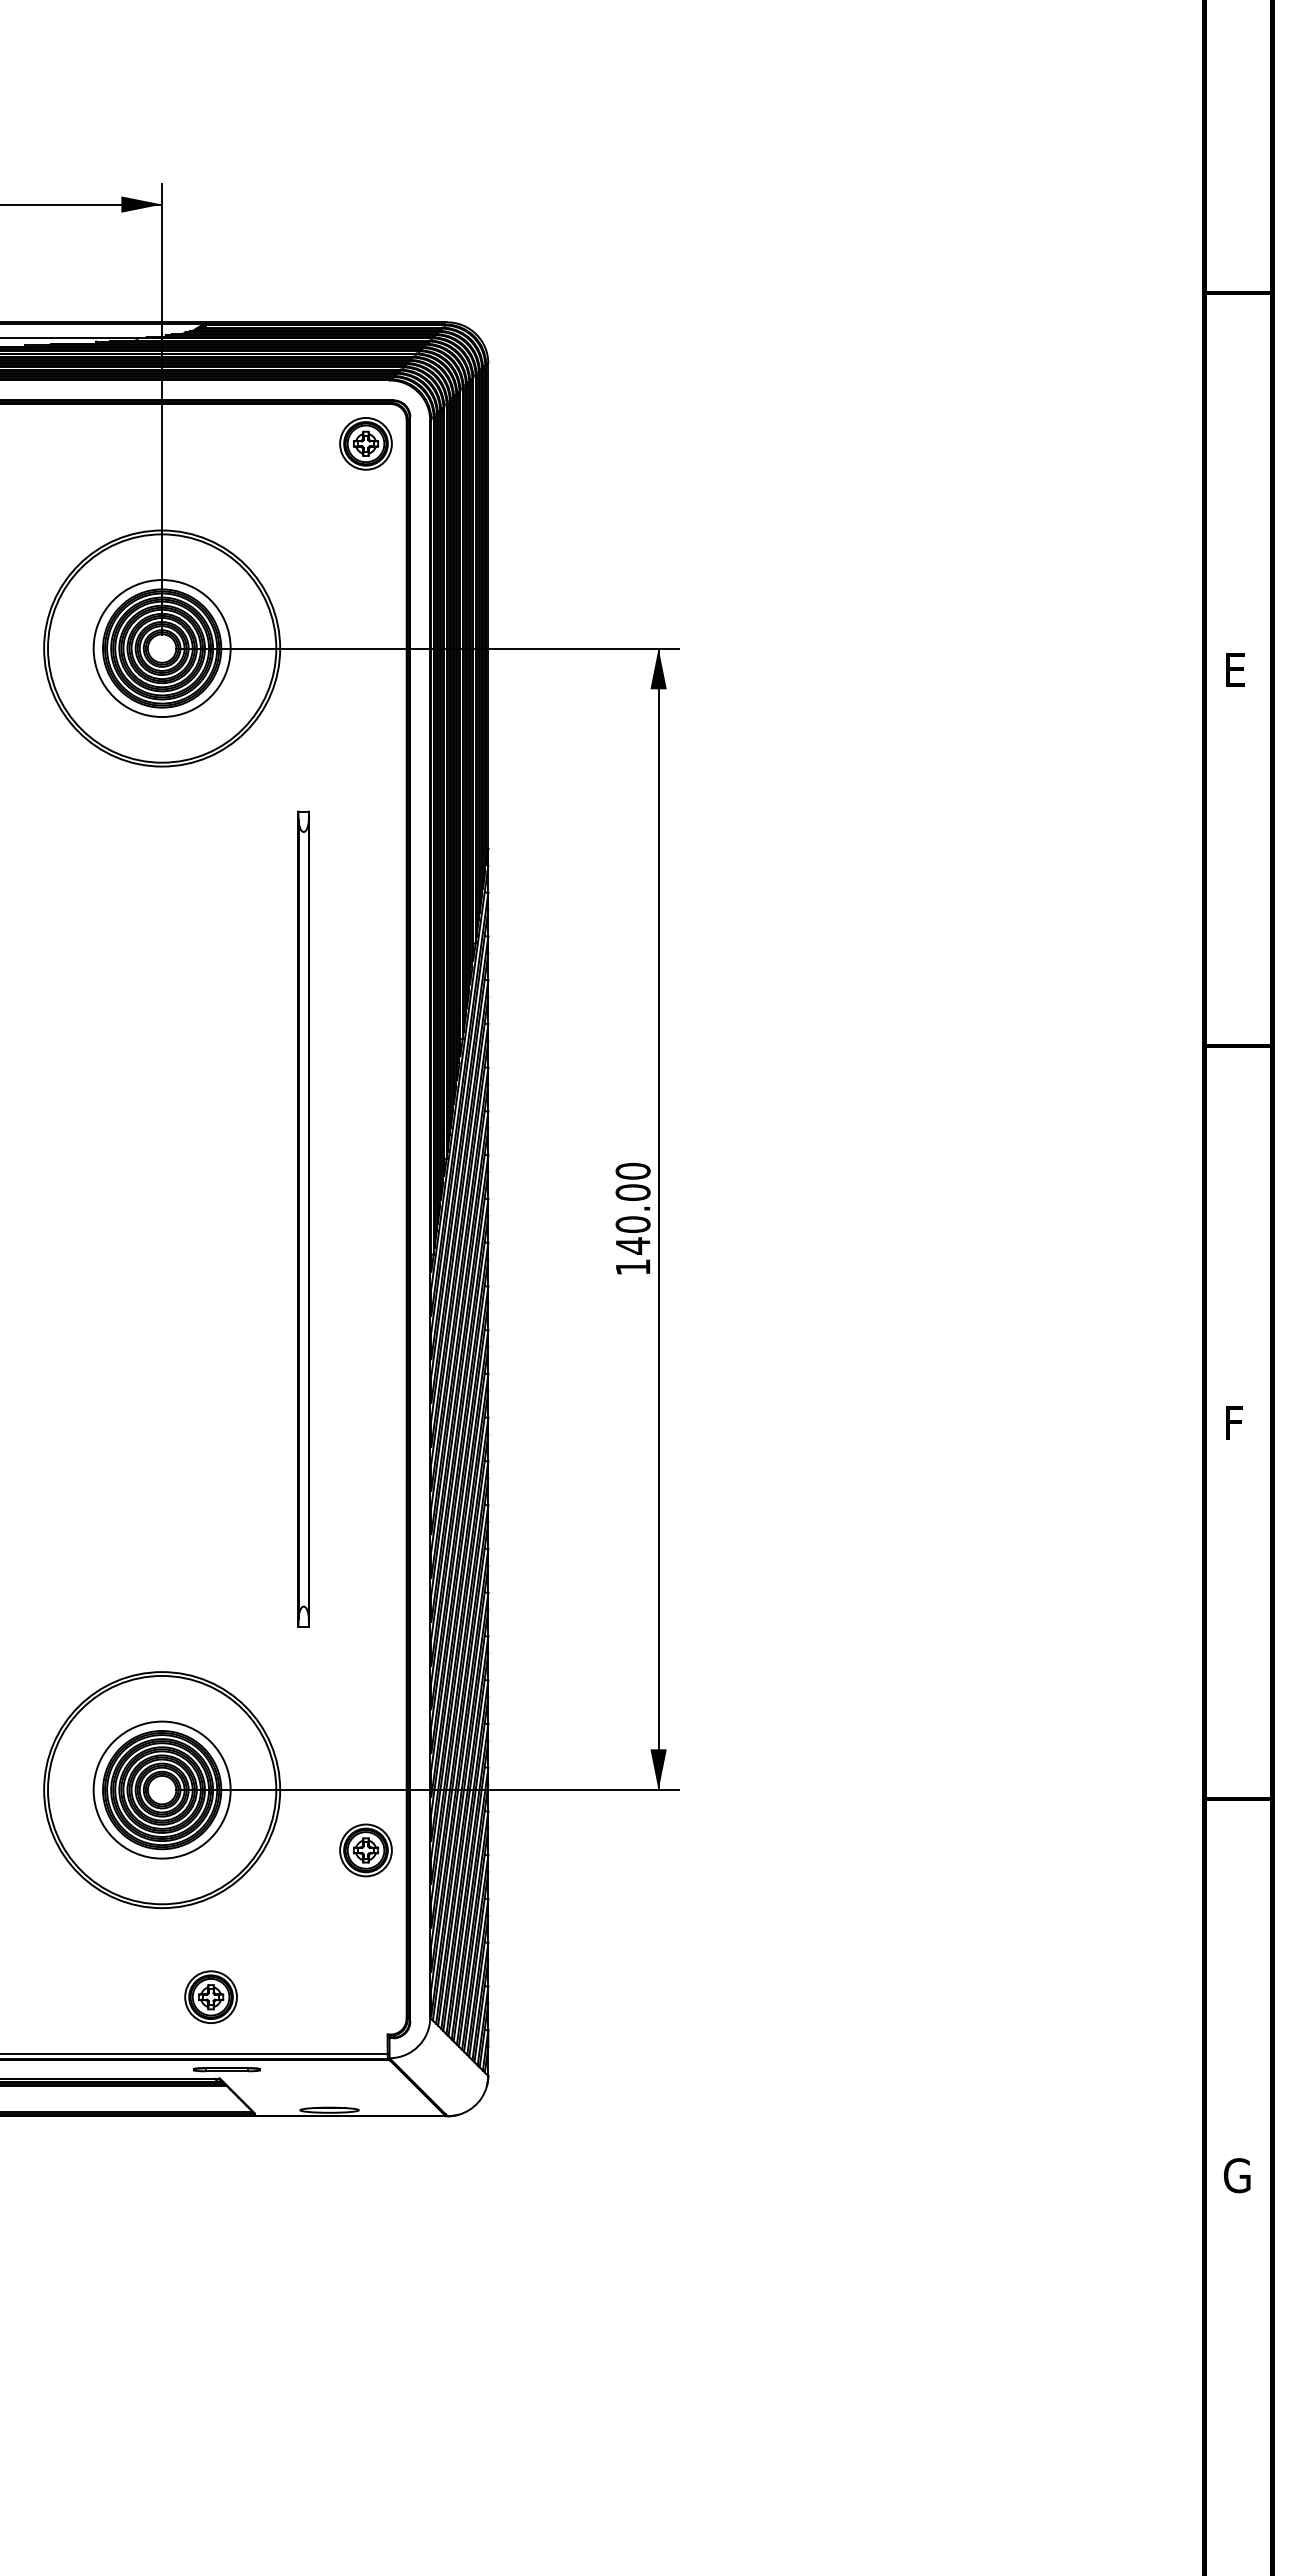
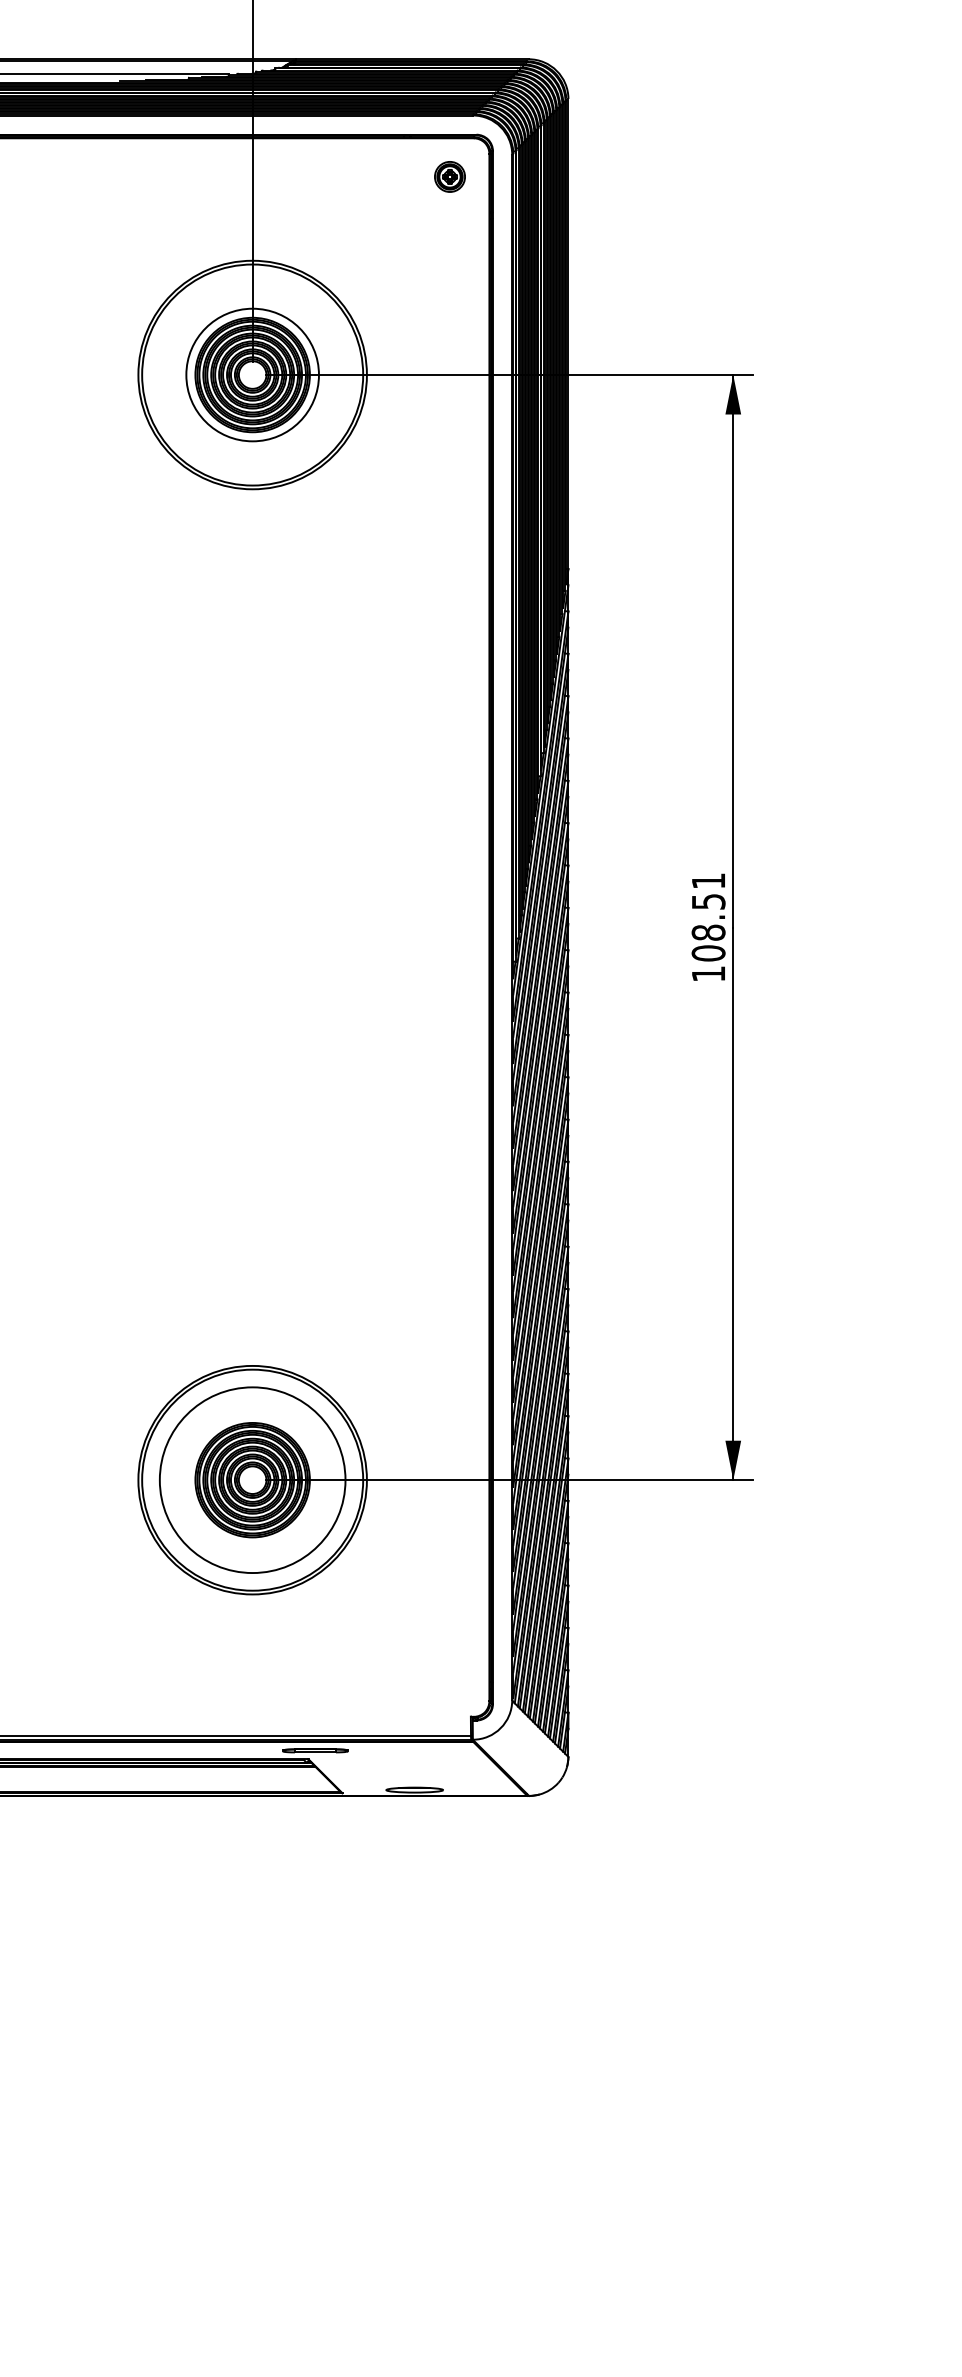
part: (365, 443) -> (449, 176), size x0.6
text: (632, 1208) -> (708, 917), 140.00 -> 108.51
part: (303, 1218) -> (389, 926), removed
circle: (161, 1789) -> (252, 1479), size x1.4
part: (365, 1850) -> (449, 1538), removed
part: (210, 1996) -> (299, 1679), removed

